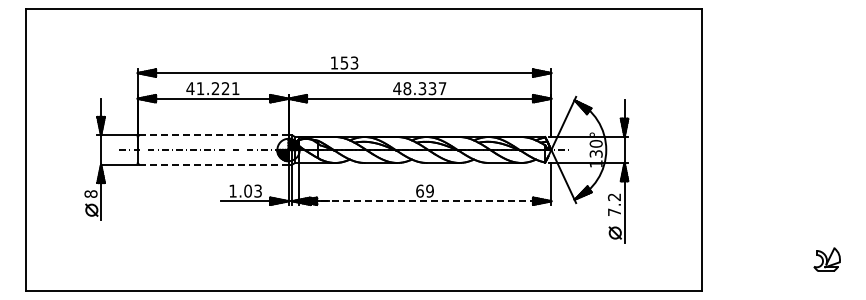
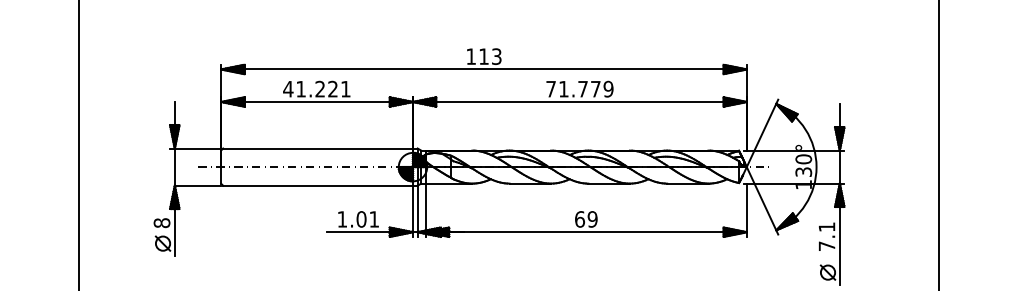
text: (344, 62) -> (484, 55), 153 -> 113
text: (419, 88) -> (579, 88), 48.337 -> 71.779
line: (213, 135) -> (317, 148), dashed -> solid
line: (213, 164) -> (317, 185), dashed -> solid
text: (257, 190) -> (373, 218), 1.03 -> 1.01
text: (614, 197) -> (827, 227), 7.2 -> 7.1
line: (425, 201) -> (586, 232), dashed -> solid

